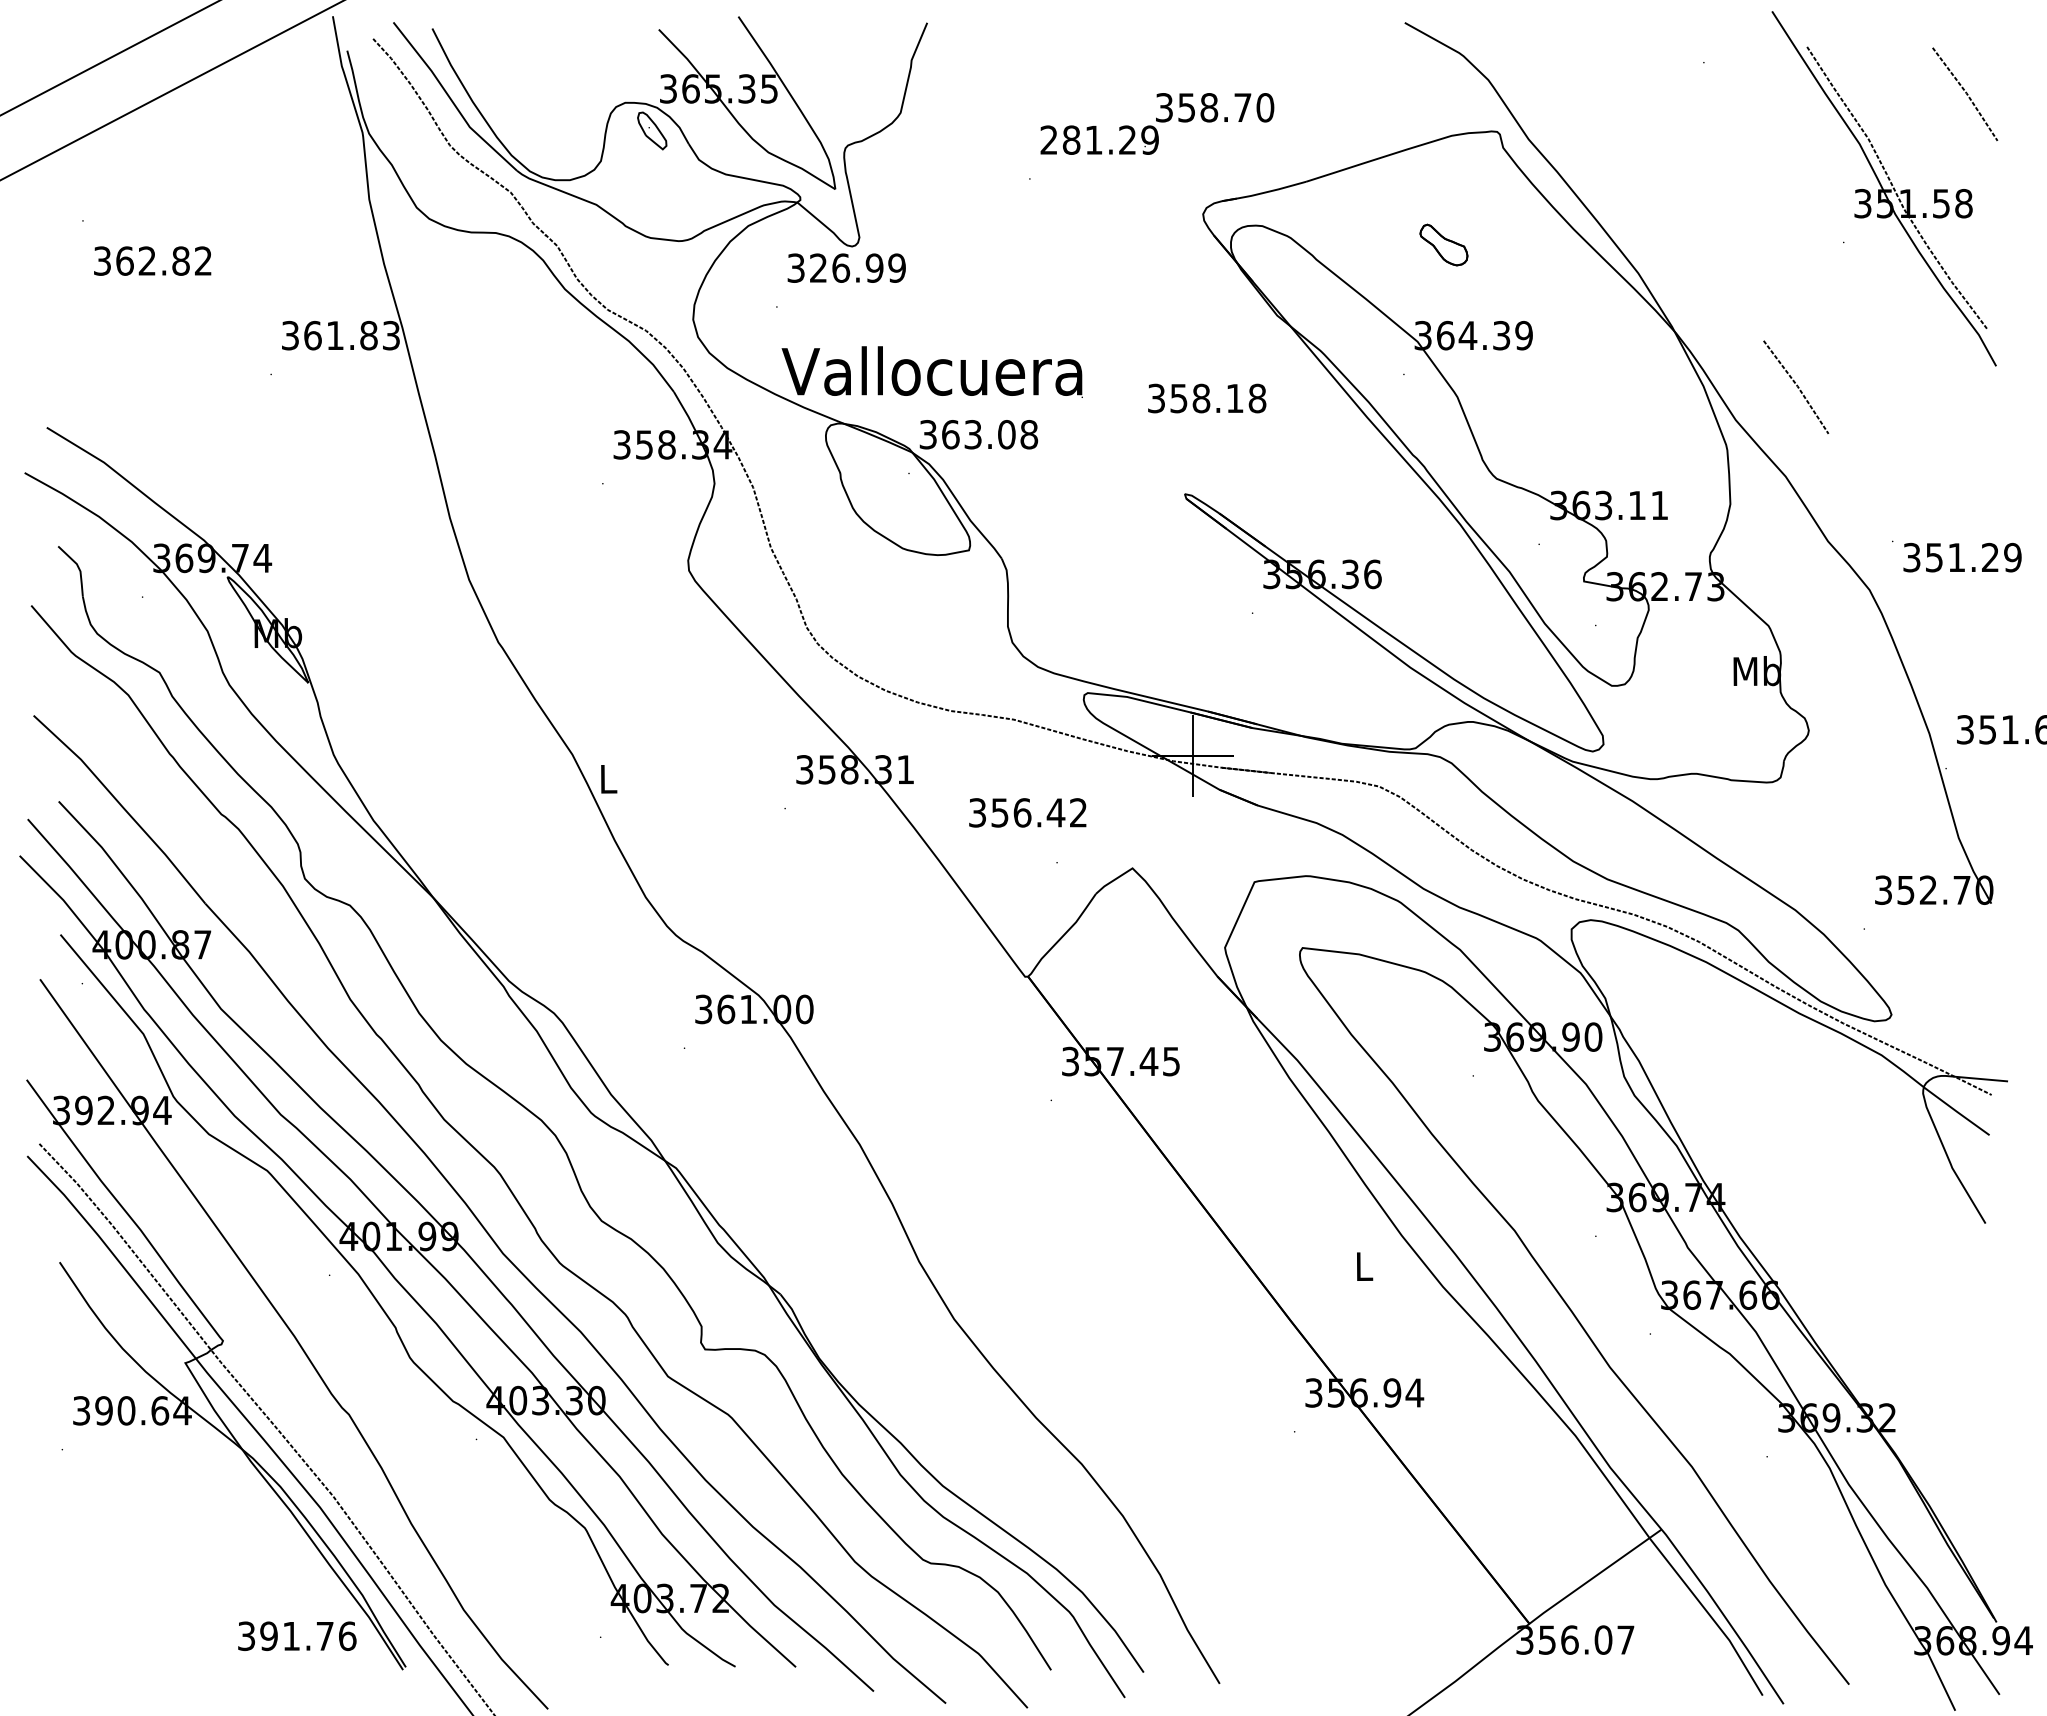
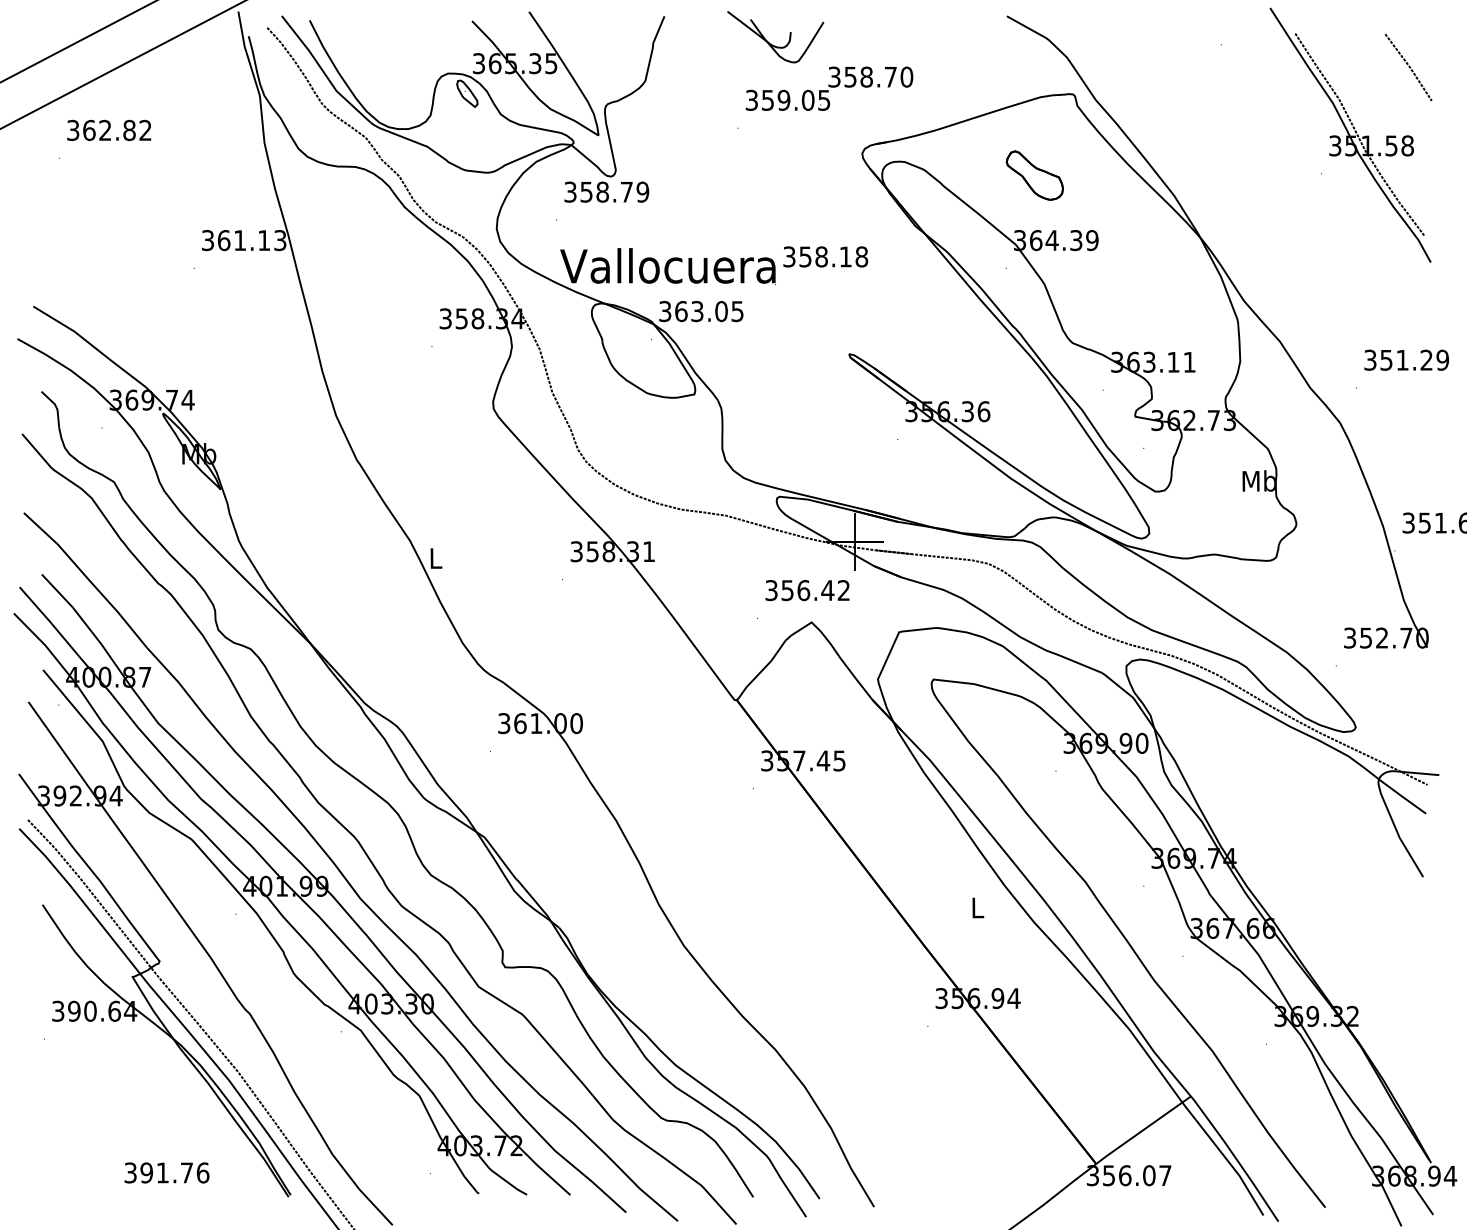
part: (1076, 61) -> (771, 43), added
text: (1099, 139) -> (787, 99), 281.29 -> 359.05
part: (1443, 244) -> (1034, 175), size x1.67
text: (152, 260) -> (109, 130), moved
text: (846, 267) -> (606, 191), 326.99 -> 358.79
text: (368, 335) -> (263, 240), 361.83 -> 361.13
line: (1796, 386) -> (1287, 276), removed
text: (1207, 398) -> (825, 256), moved
text: (1029, 434) -> (737, 311), 363.08 -> 363.05
text: (1962, 557) -> (1406, 360), moved
text: (1027, 812) -> (807, 590), moved
text: (297, 1635) -> (167, 1172), moved

